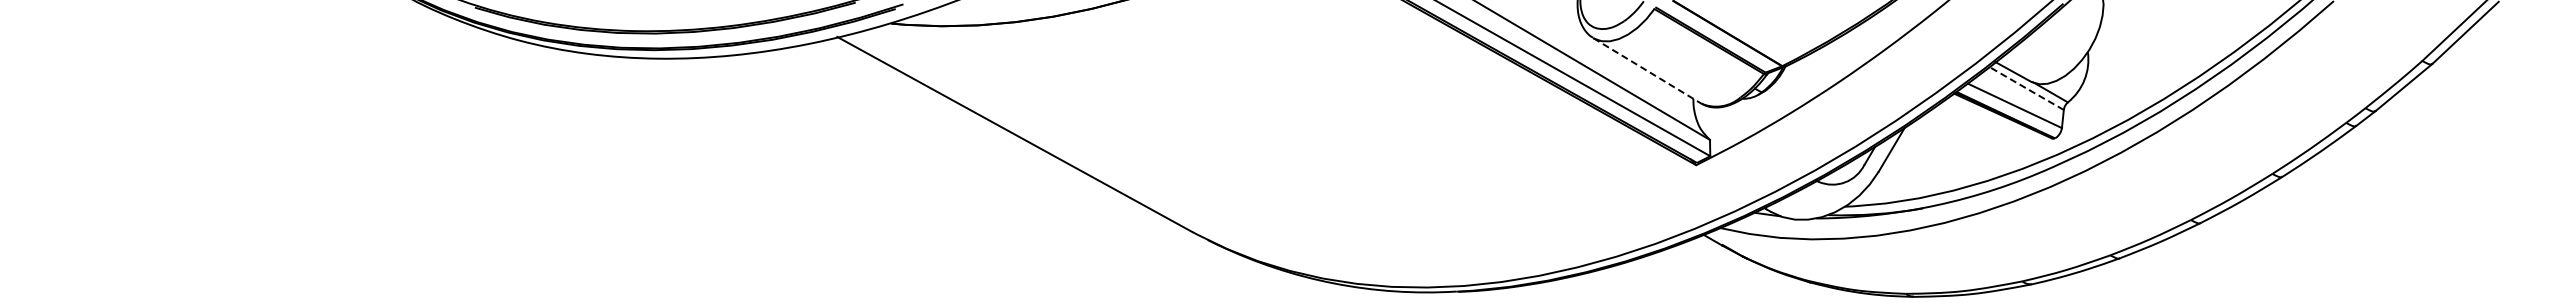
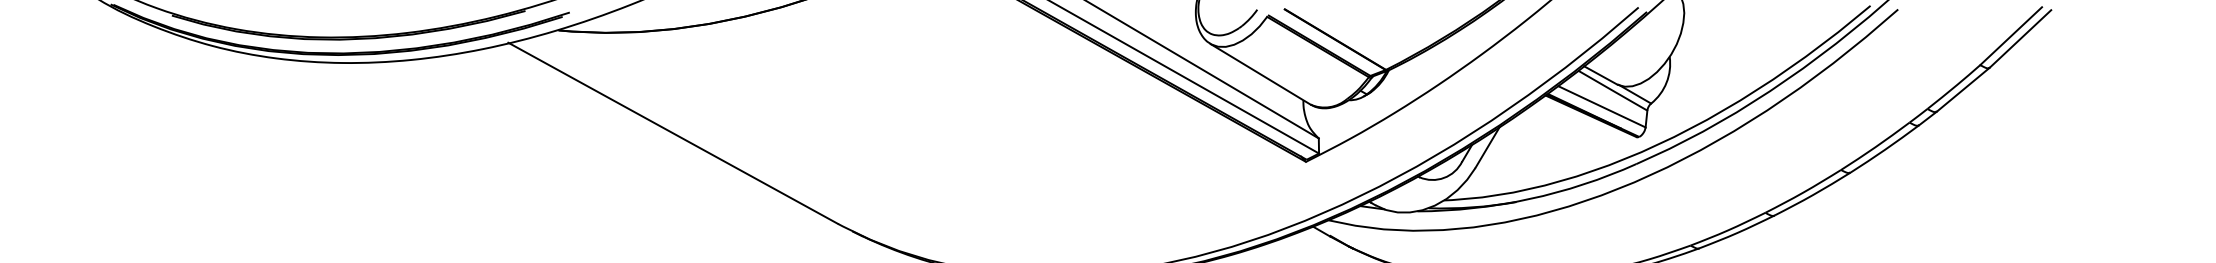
line: (1647, 70) -> (1260, 73), dashed -> solid
line: (2026, 88) -> (1612, 90), dashed -> solid

